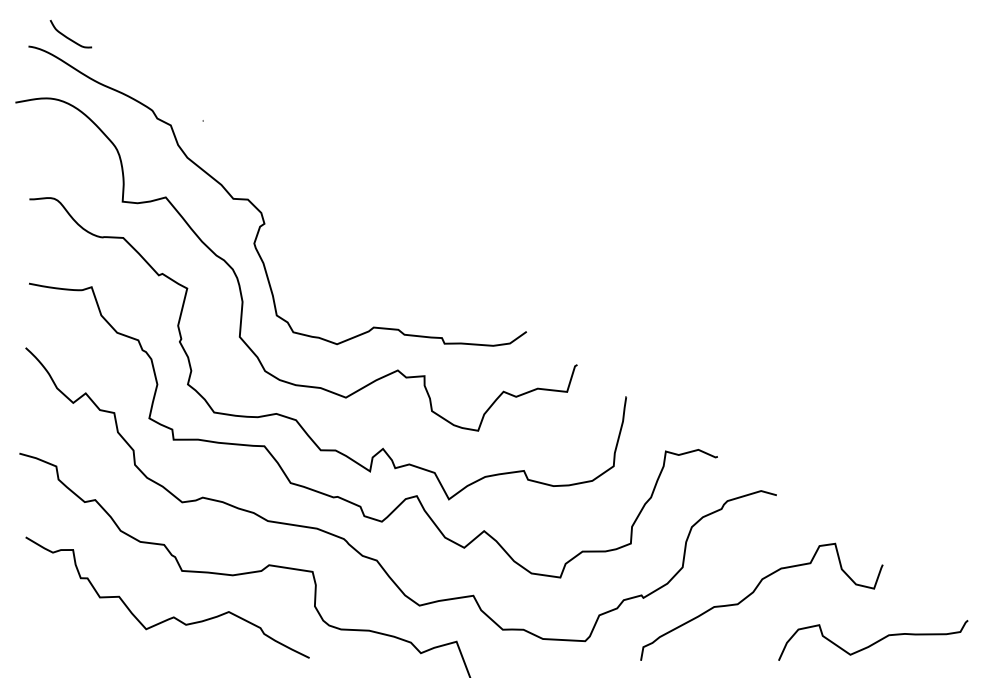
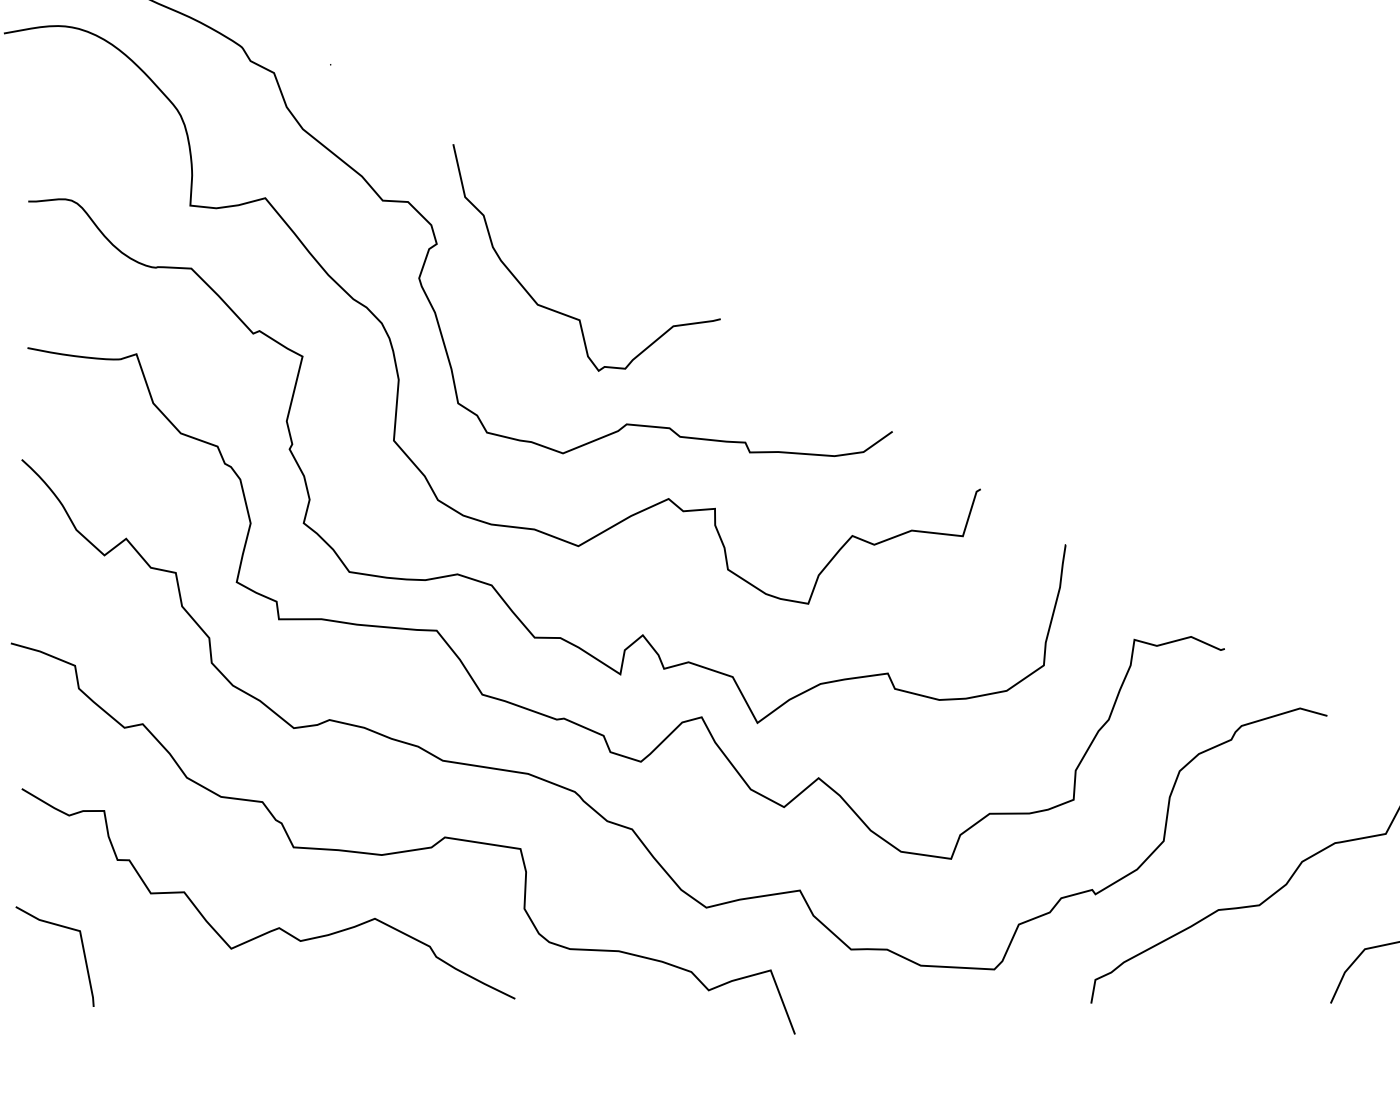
curve: (336, 262) -> (561, 311), added
line: (60, 632) -> (82, 954), added

